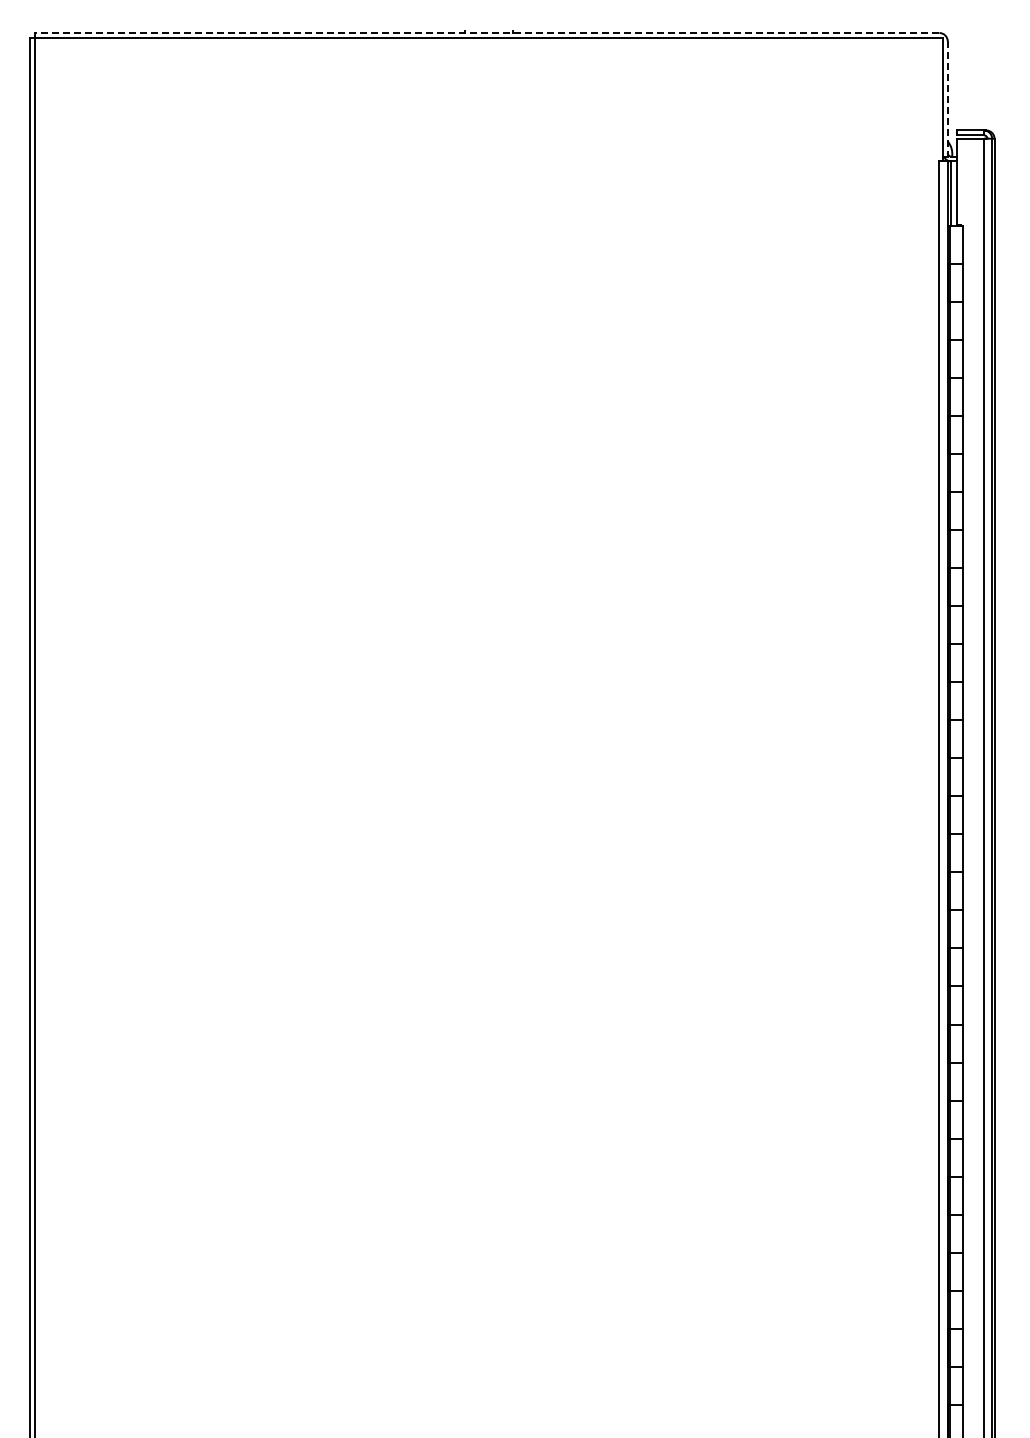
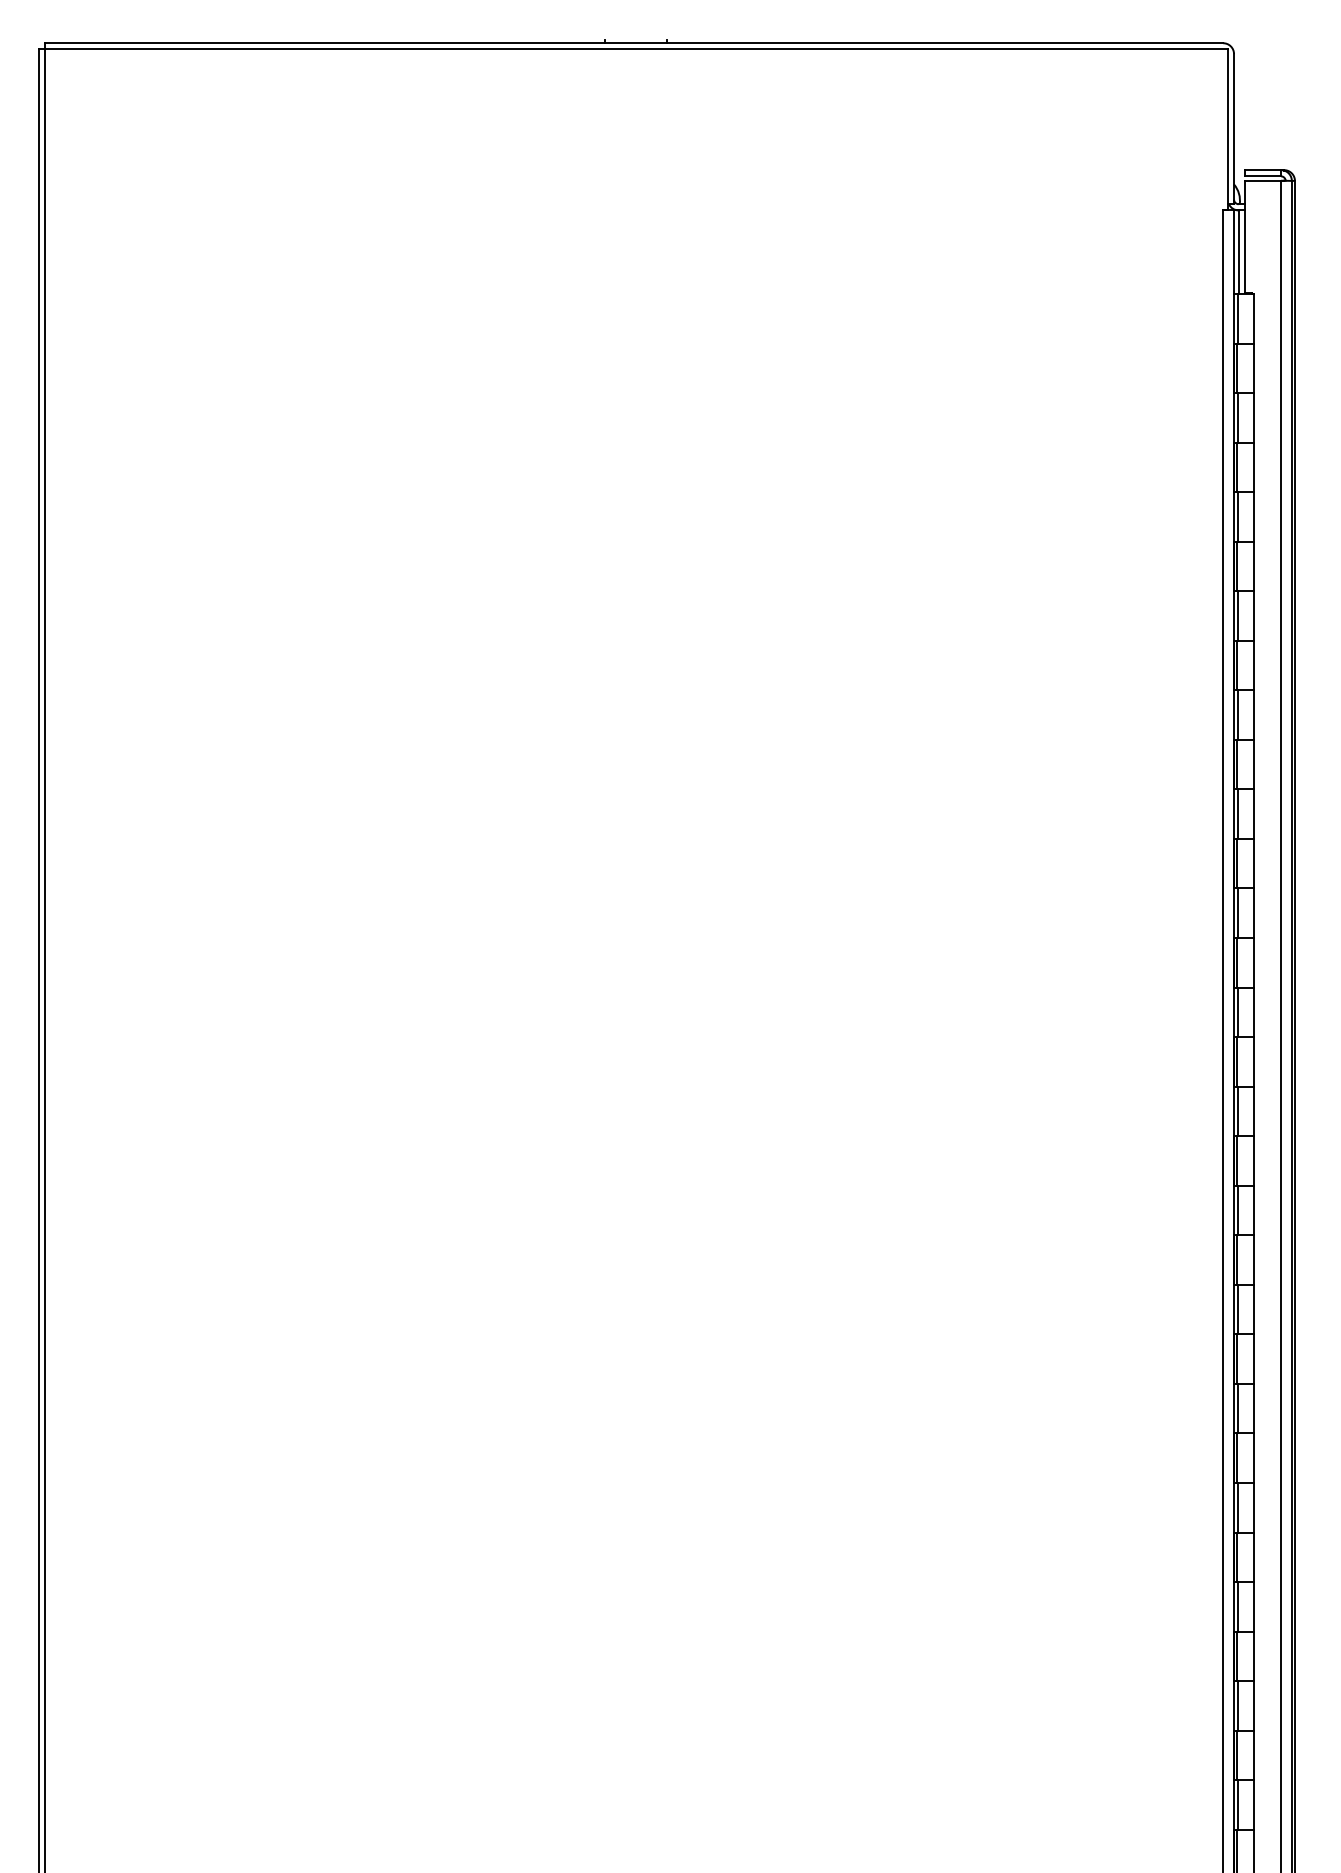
line: (486, 33) -> (633, 43), dashed -> solid
line: (947, 99) -> (1233, 129), dashed -> solid

